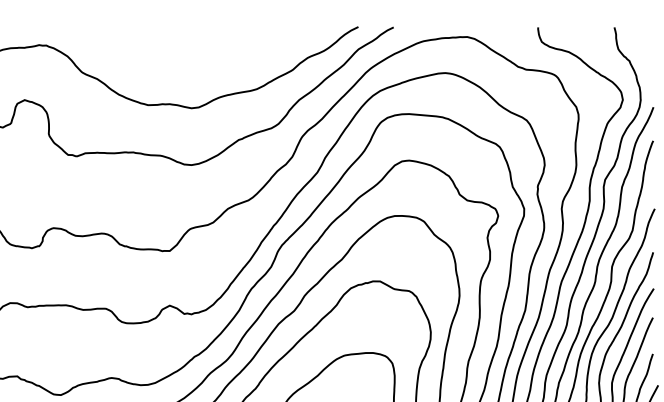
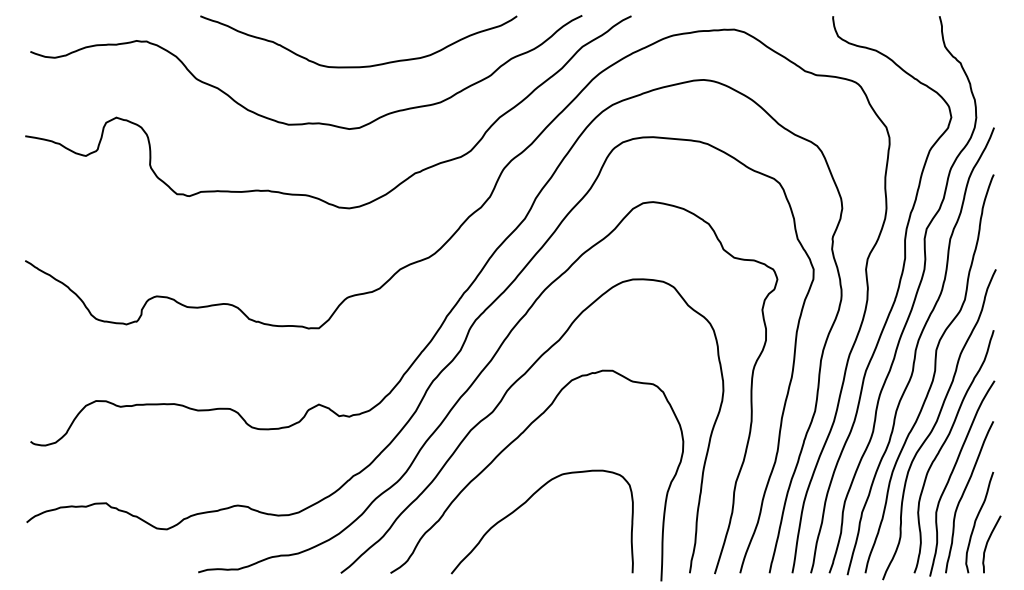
curve: (203, 62) -> (365, 65), added

